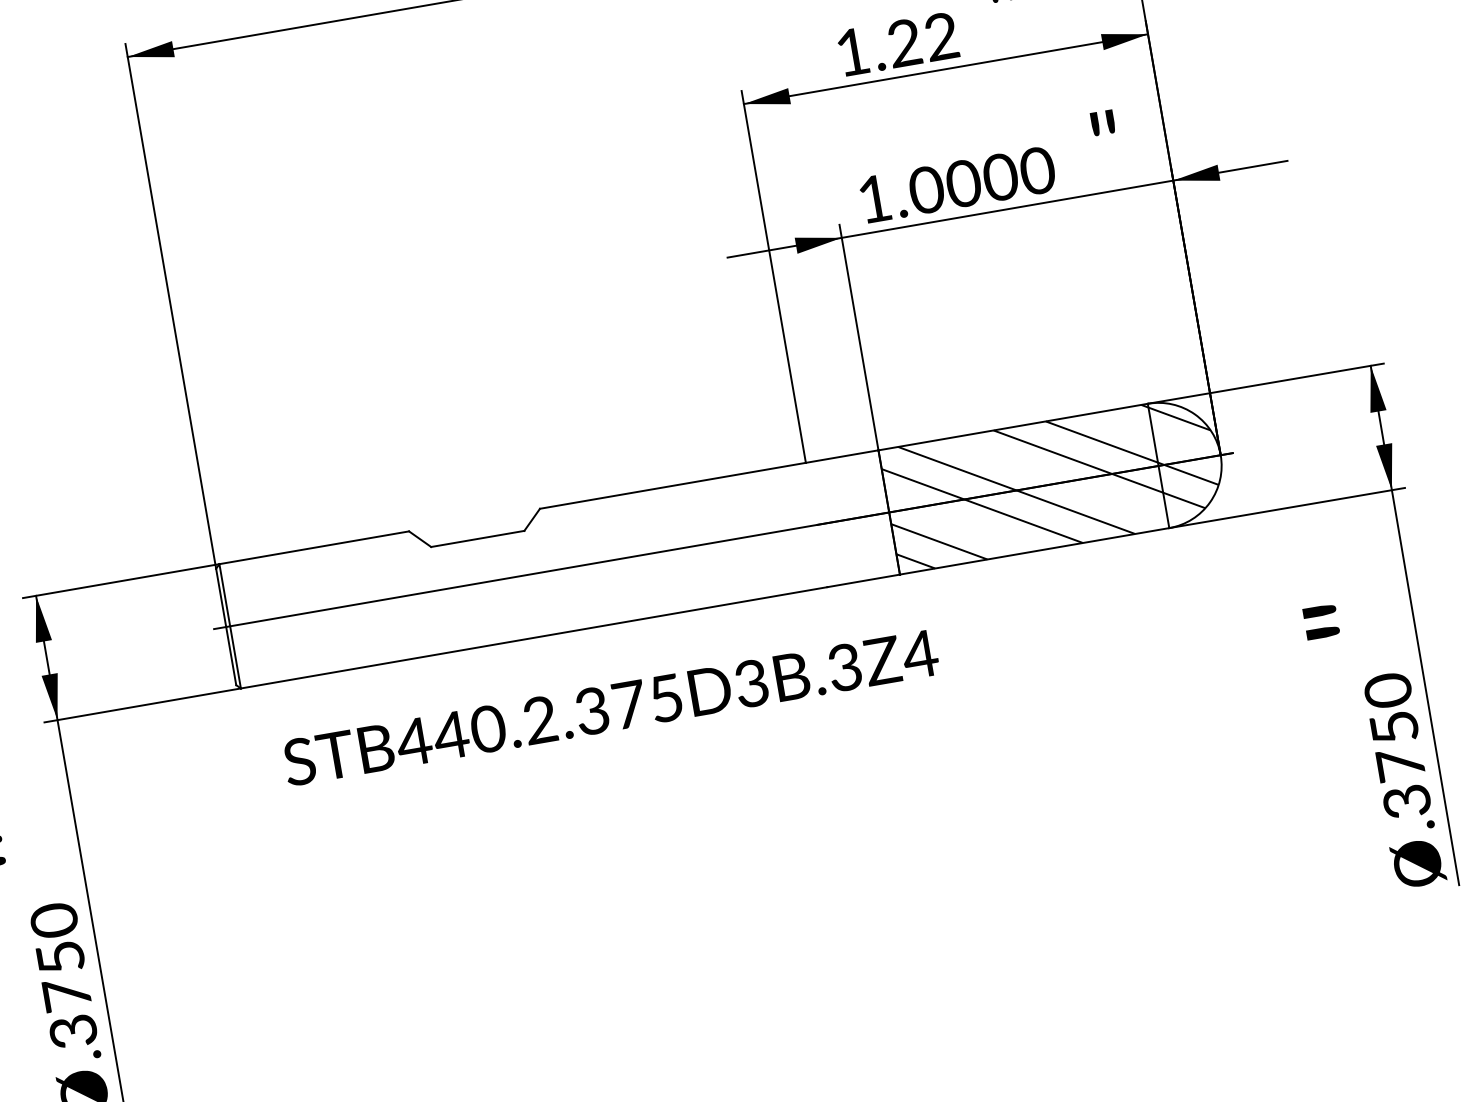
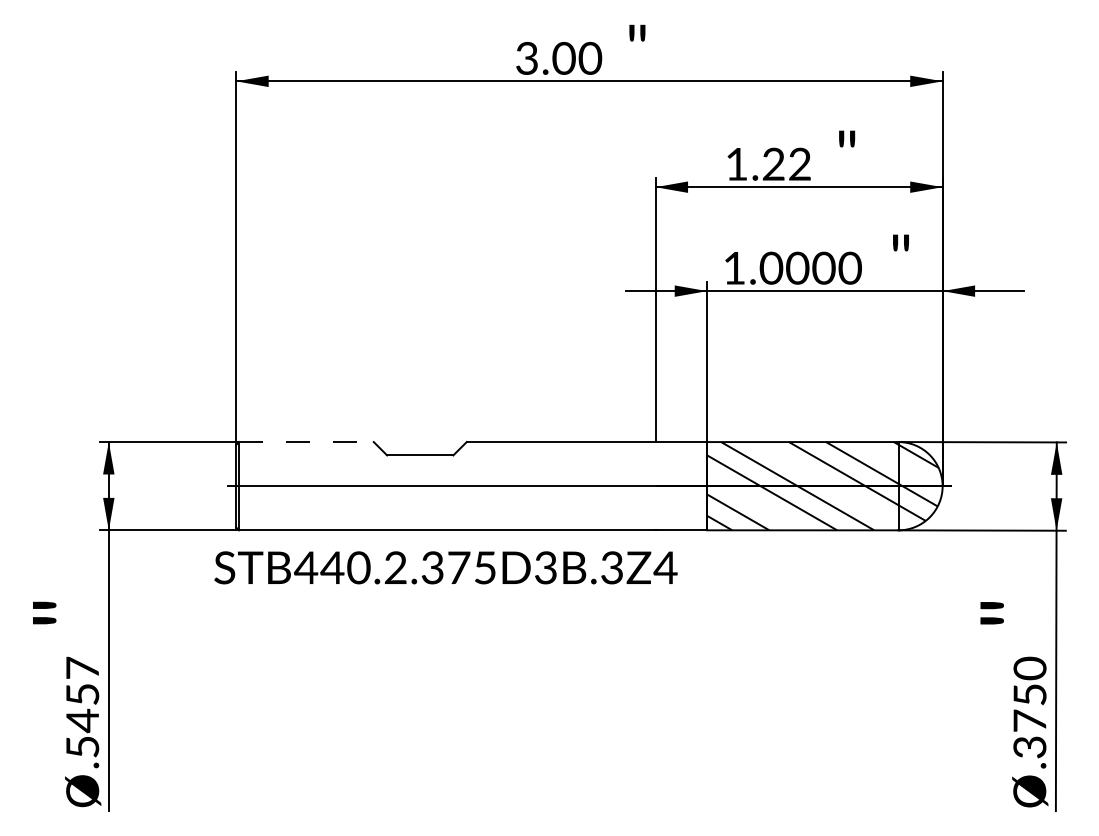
line: (314, 548) -> (306, 442), solid -> dashed
text: (610, 707) -> (445, 567), moved
text: (63, 974) -> (82, 706), .3750 -> .5457

